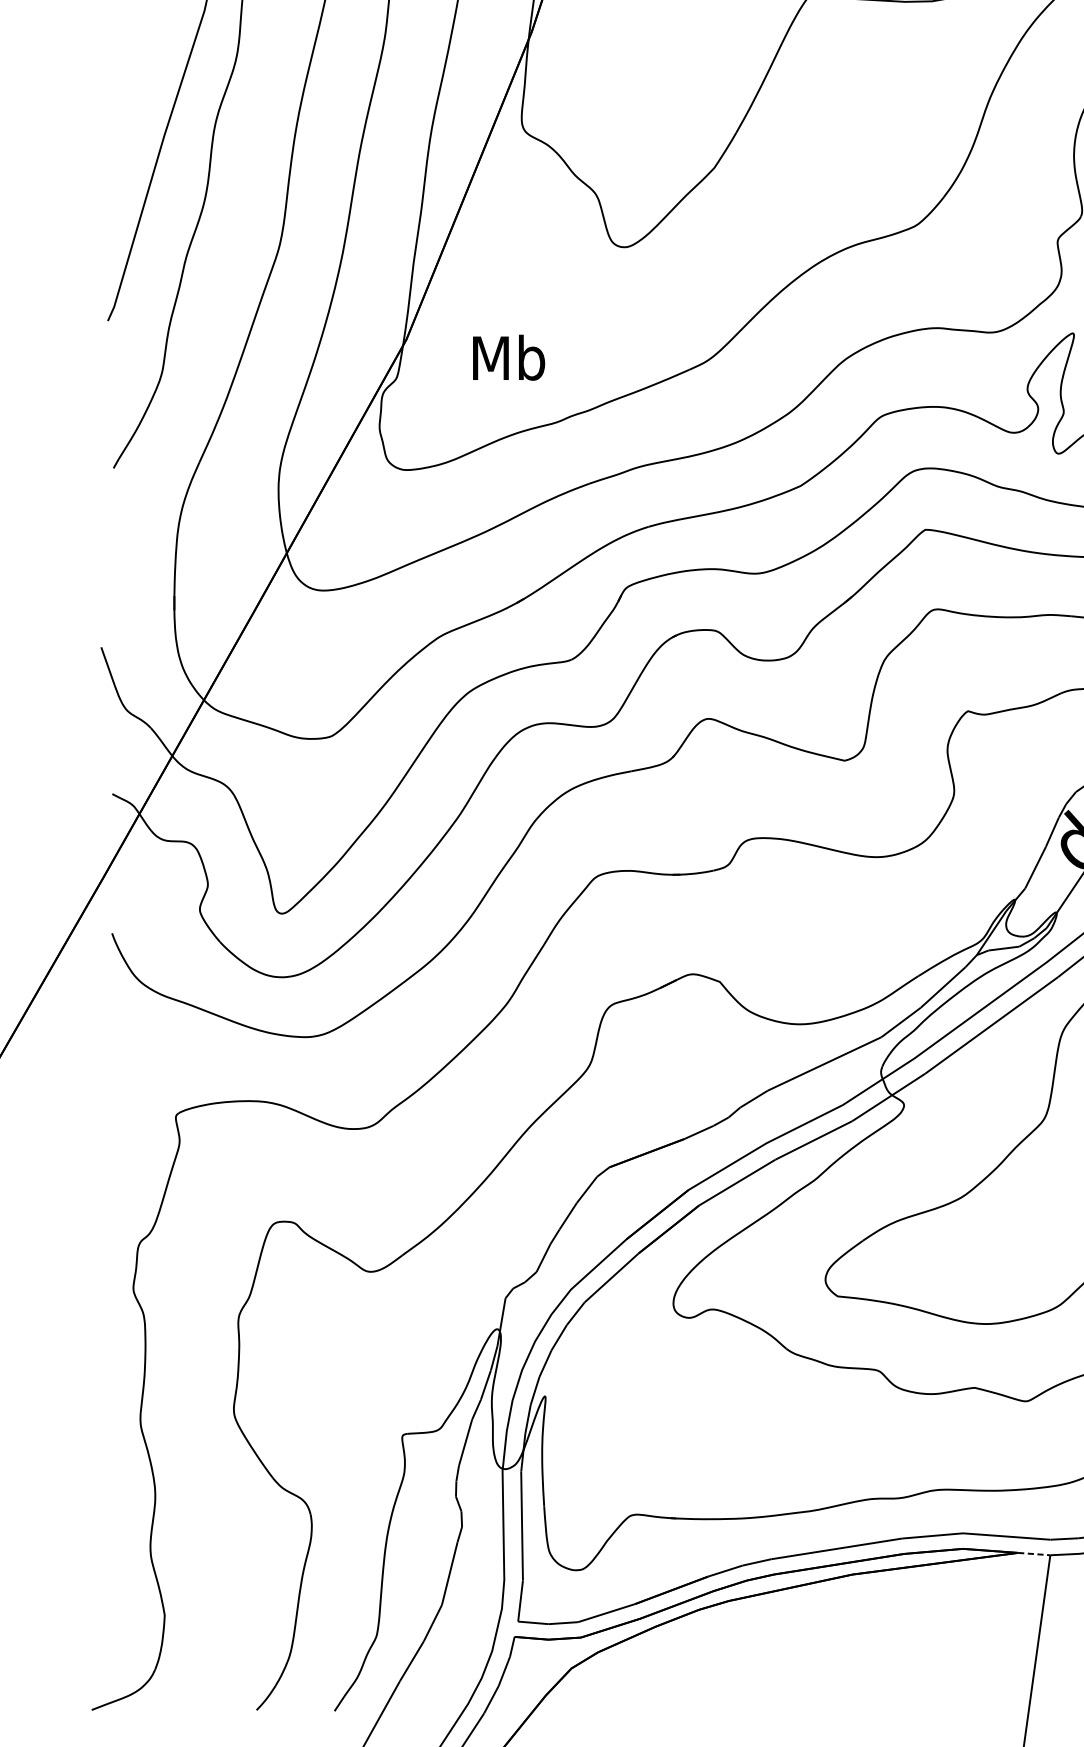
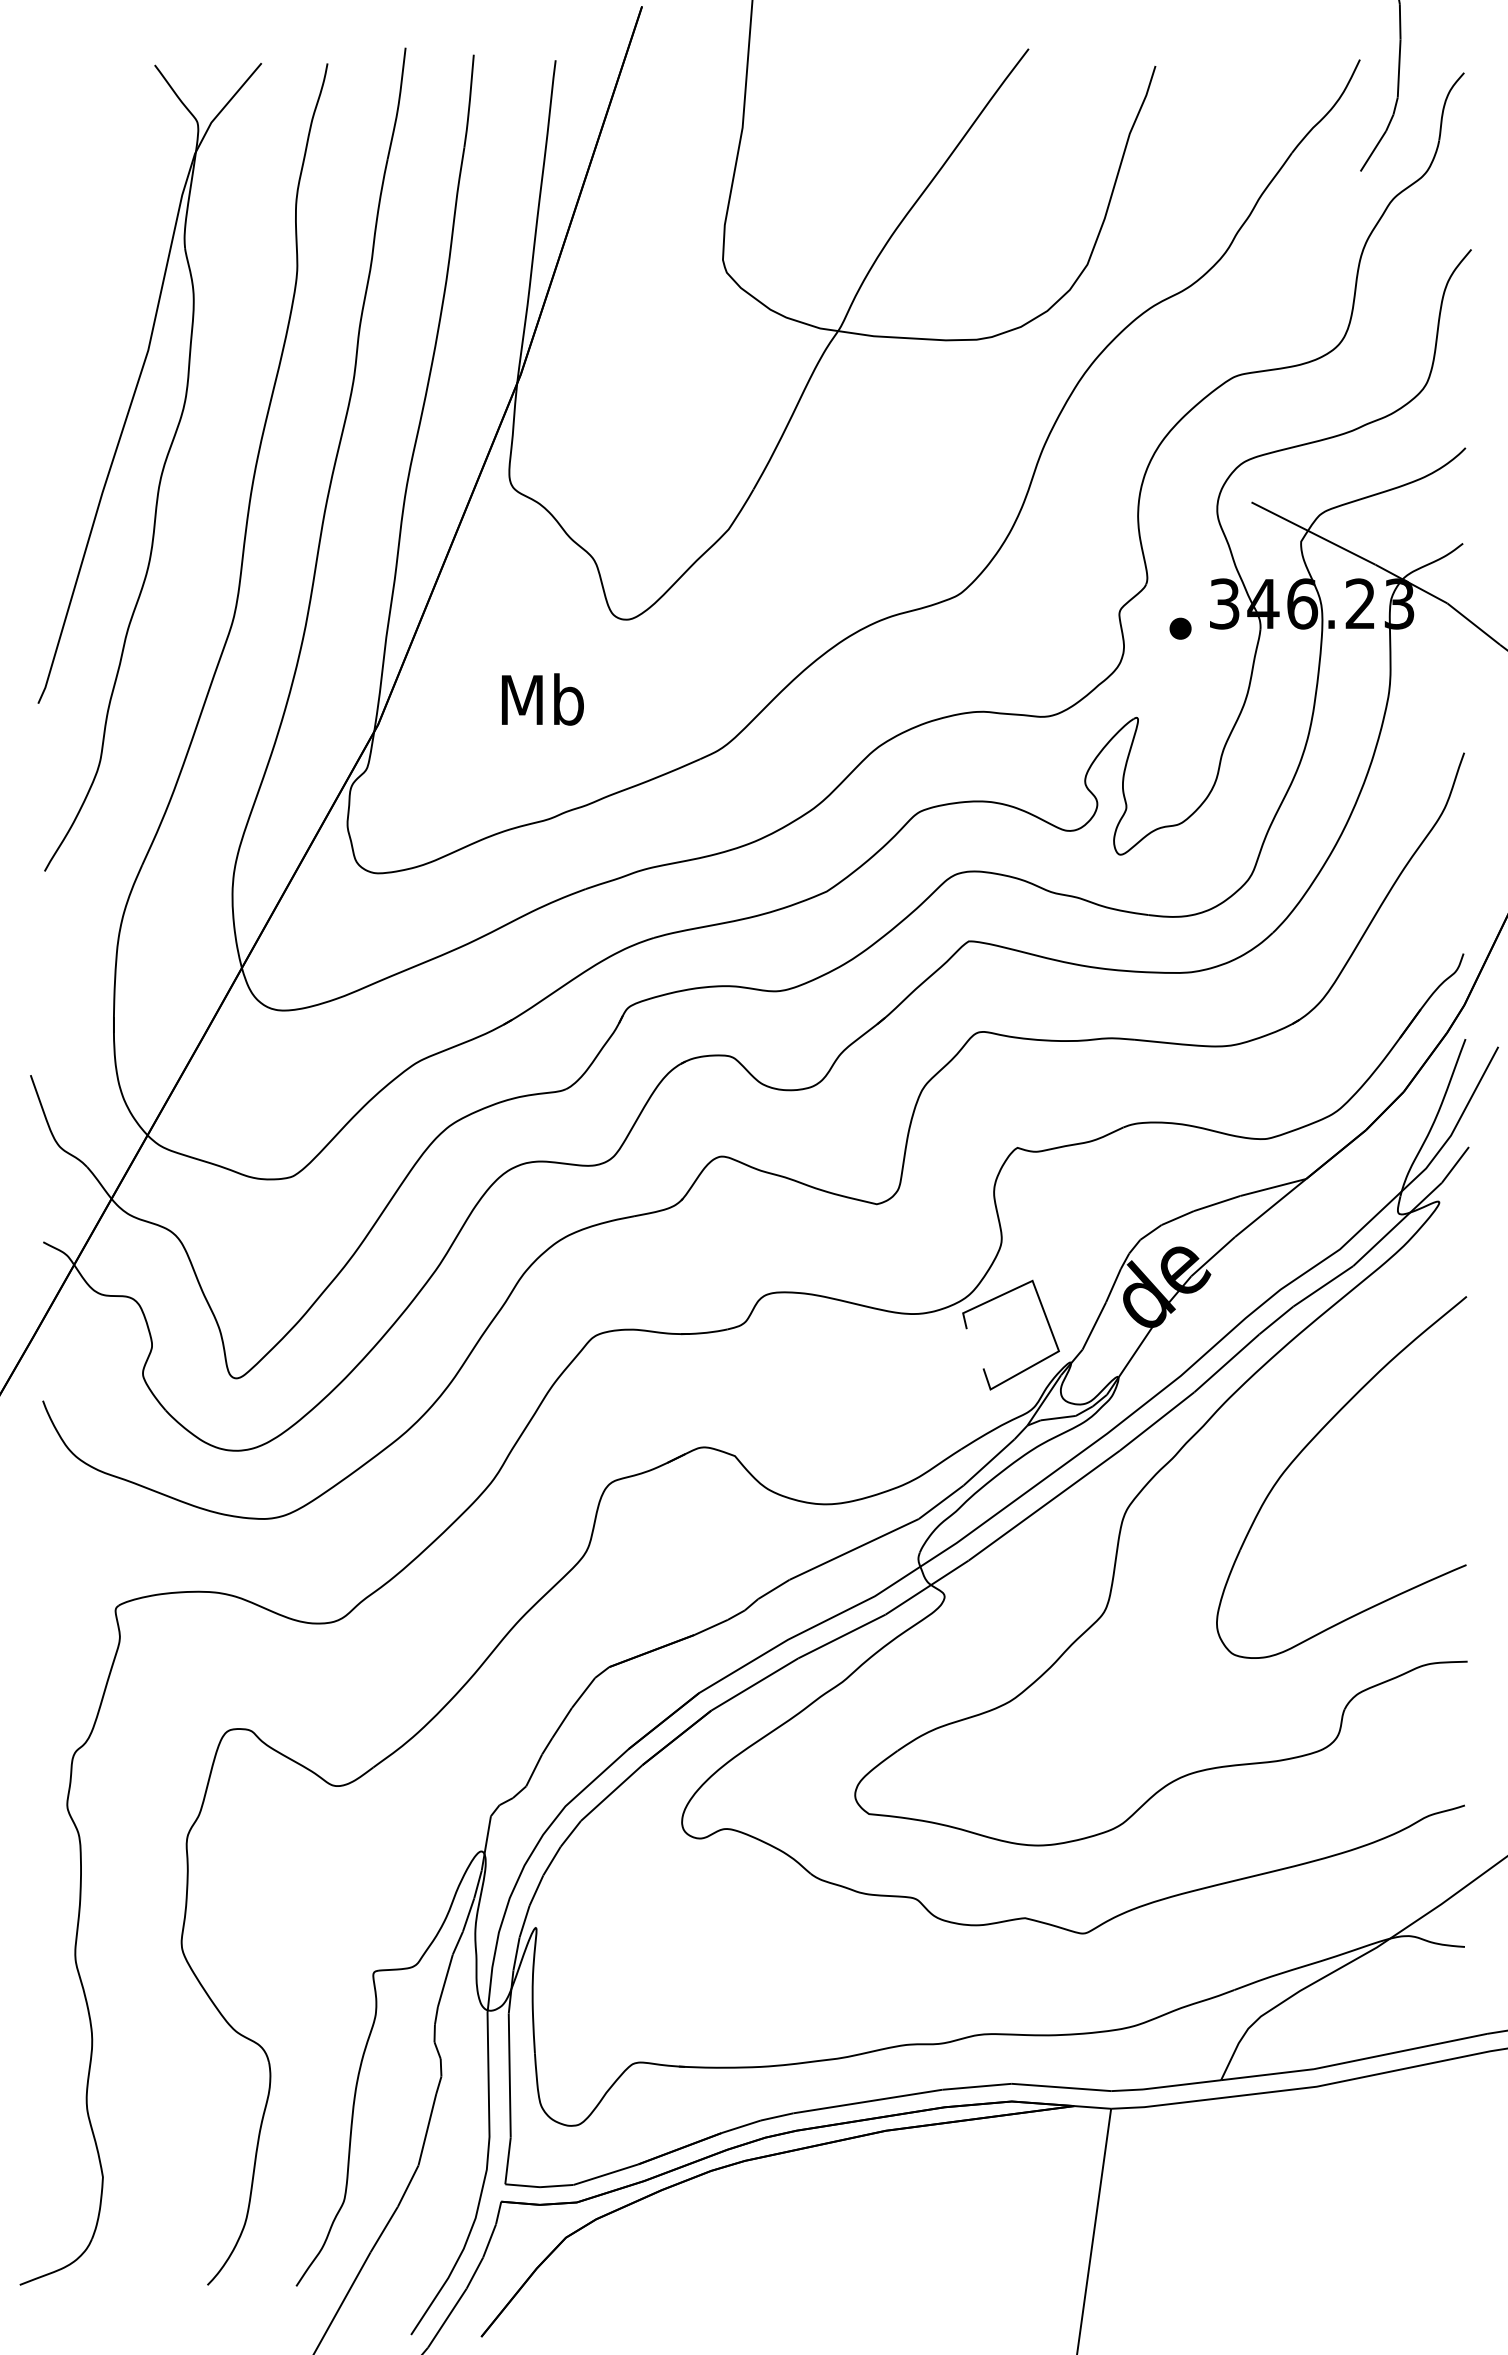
text: (508, 357) -> (542, 699), moved
curve: (976, 904) -> (1027, 1367), added
line: (1034, 1554) -> (1093, 2107), dashed -> solid

